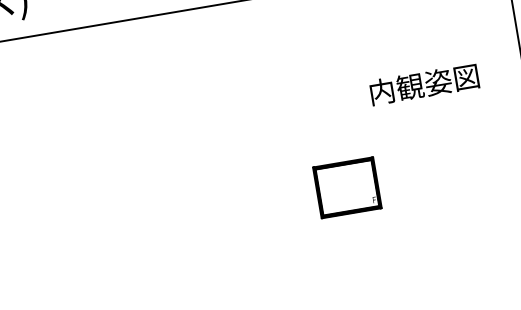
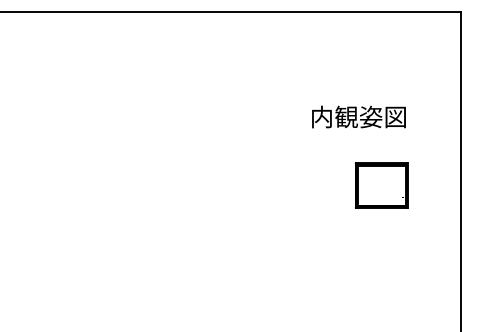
text: (423, 83) -> (358, 116), moved
part: (347, 187) -> (381, 185), moved

